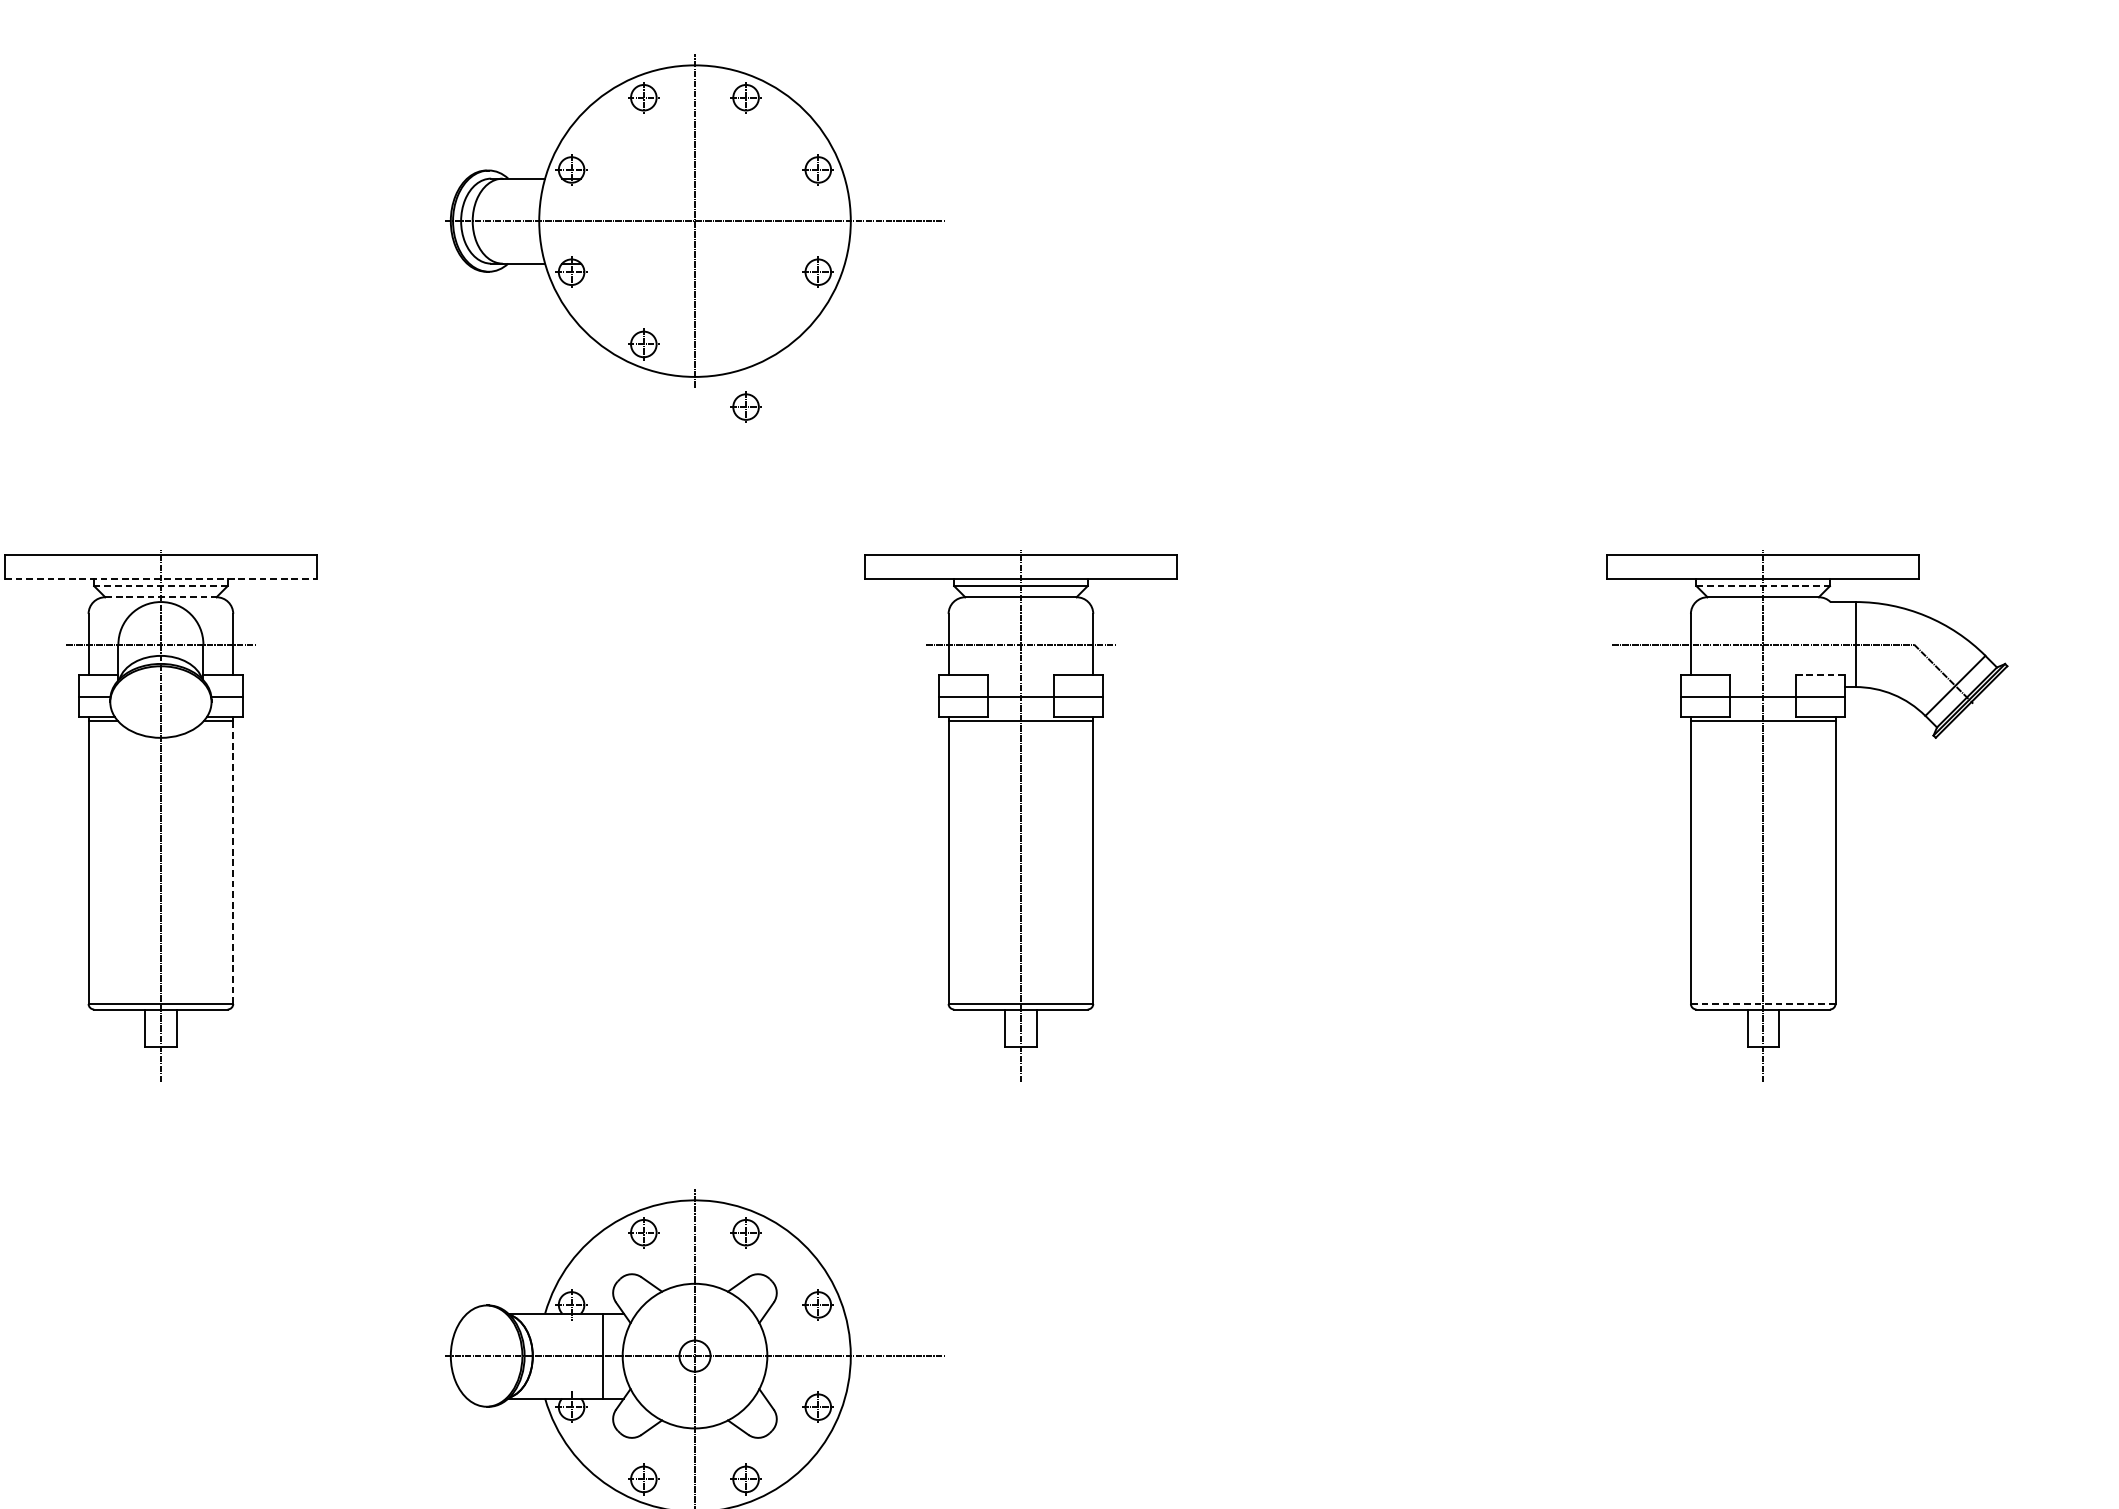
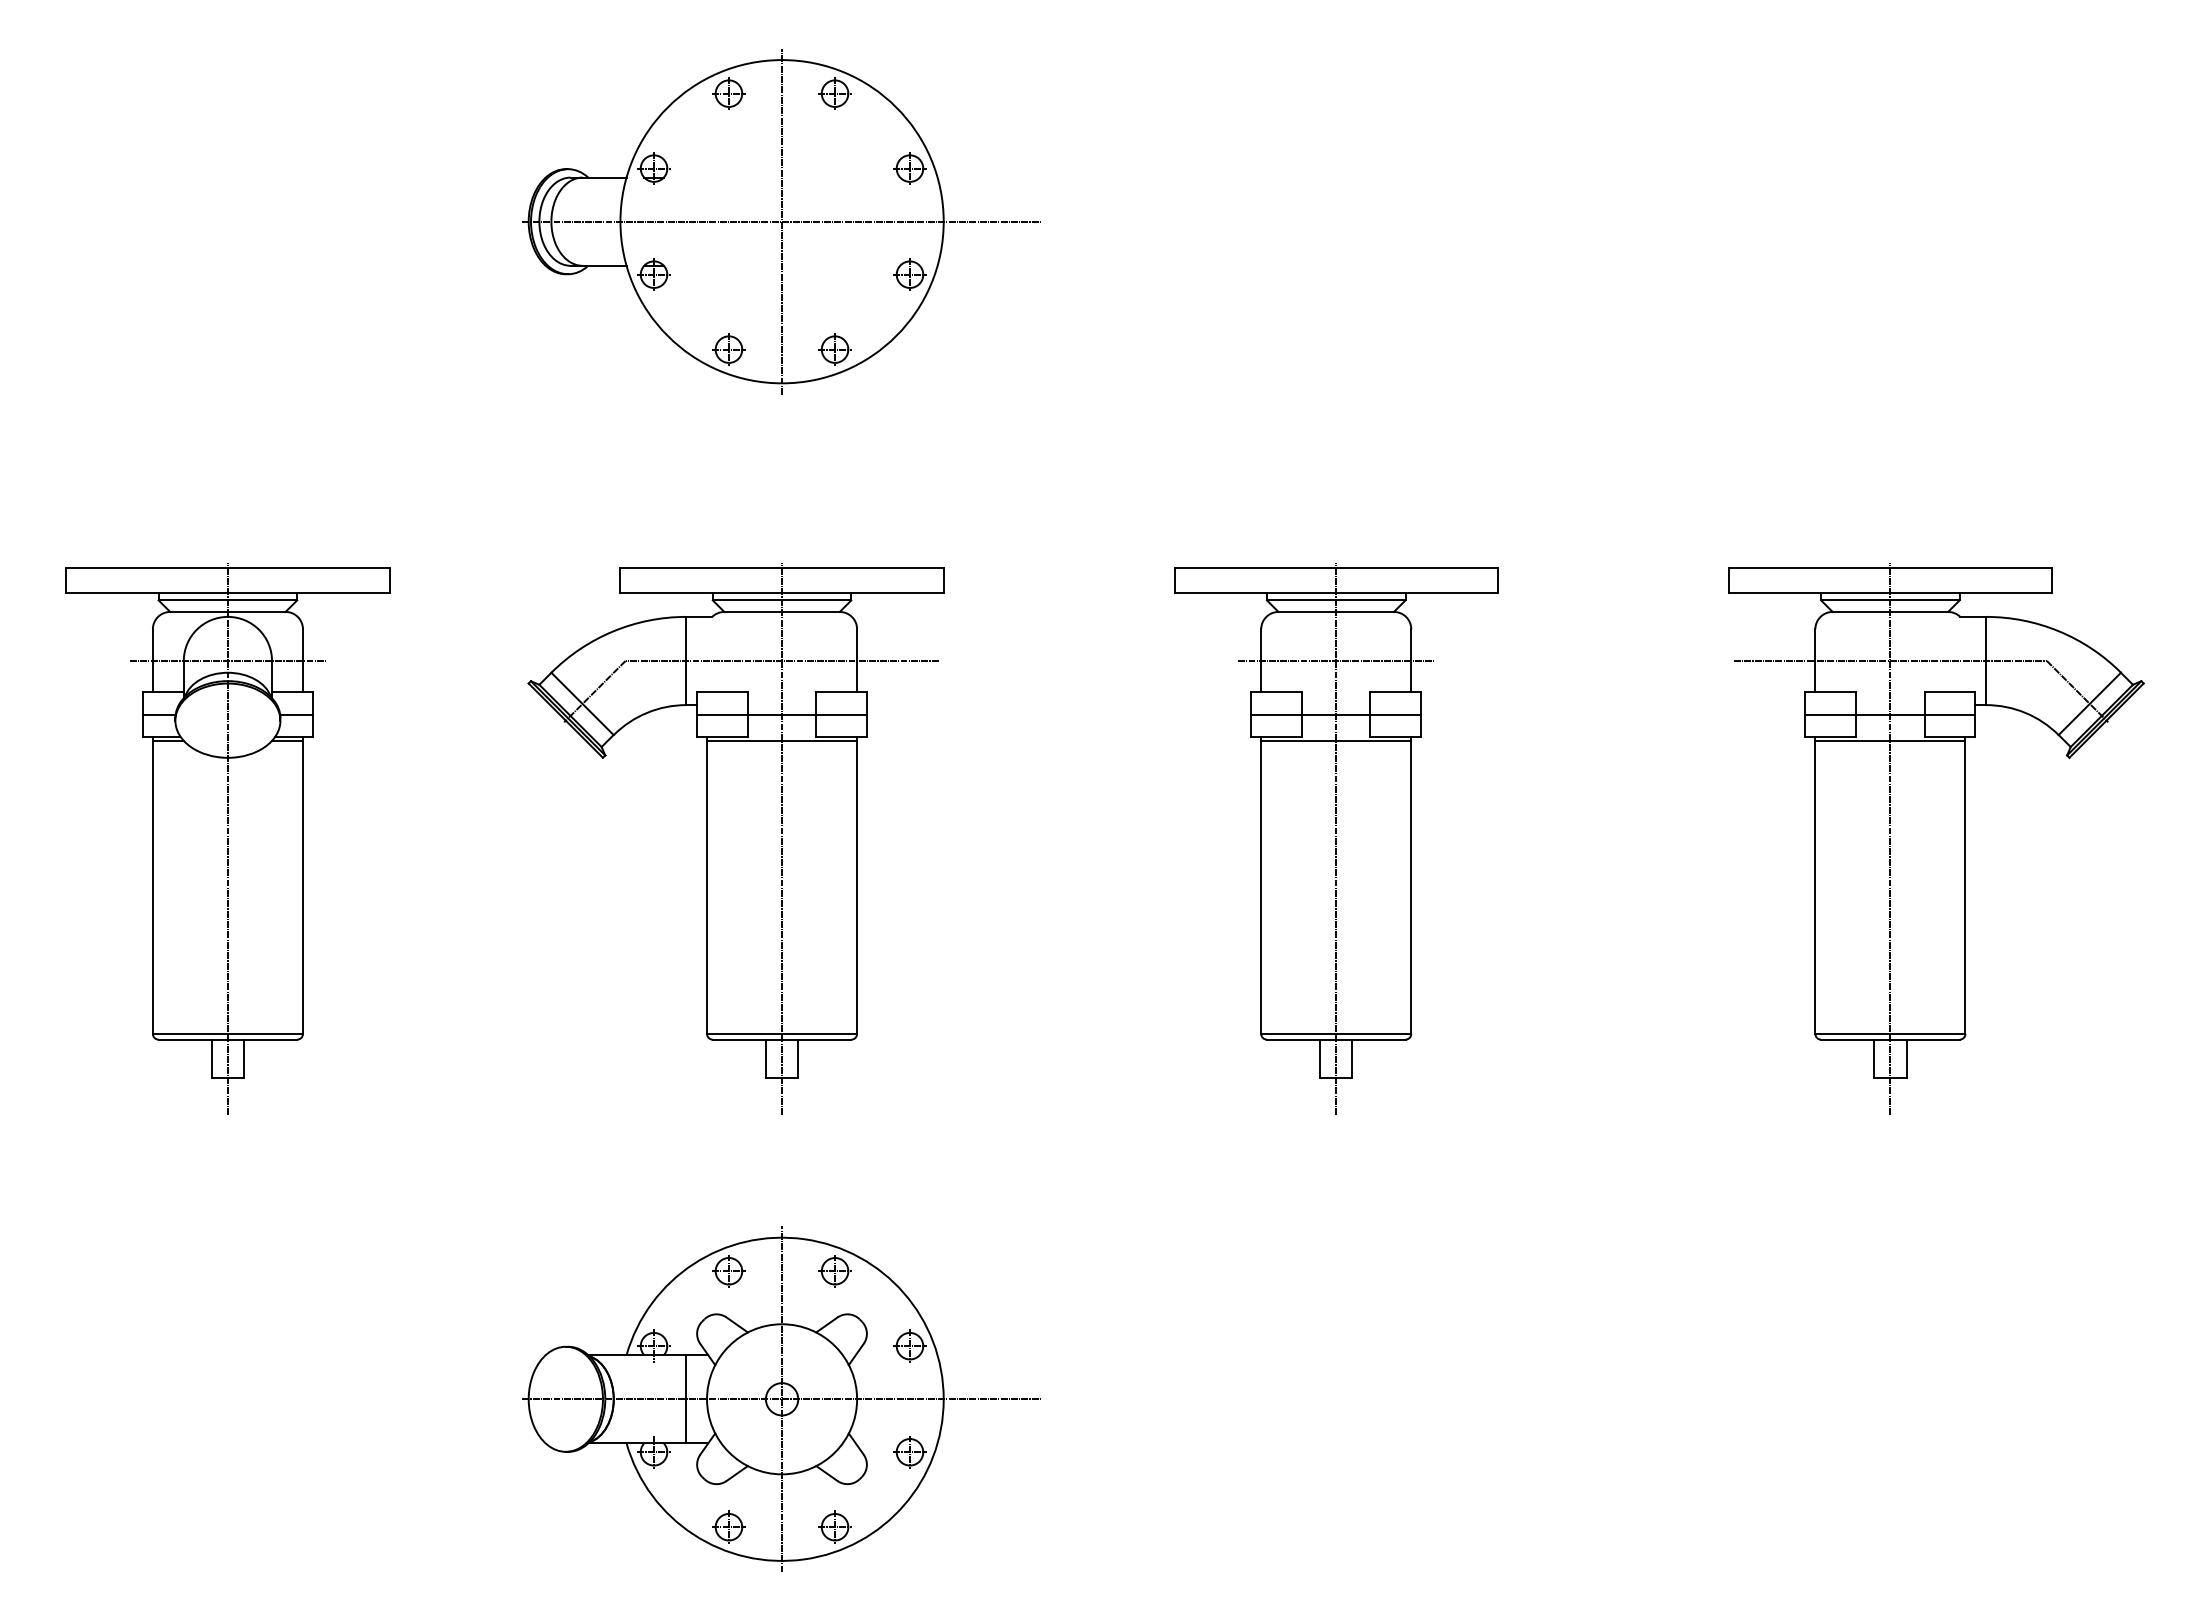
part: (745, 406) -> (834, 349), moved
line: (160, 579) -> (227, 593), dashed -> solid
line: (160, 586) -> (227, 600), dashed -> solid
line: (1763, 586) -> (1890, 600), dashed -> solid
line: (160, 596) -> (227, 611), dashed -> solid
line: (1820, 674) -> (1949, 692), dashed -> solid
part: (650, 815) -> (735, 838), added
part: (1021, 815) -> (1336, 838), moved
line: (232, 862) -> (302, 887), dashed -> solid
line: (1763, 1003) -> (1890, 1033), dashed -> solid

